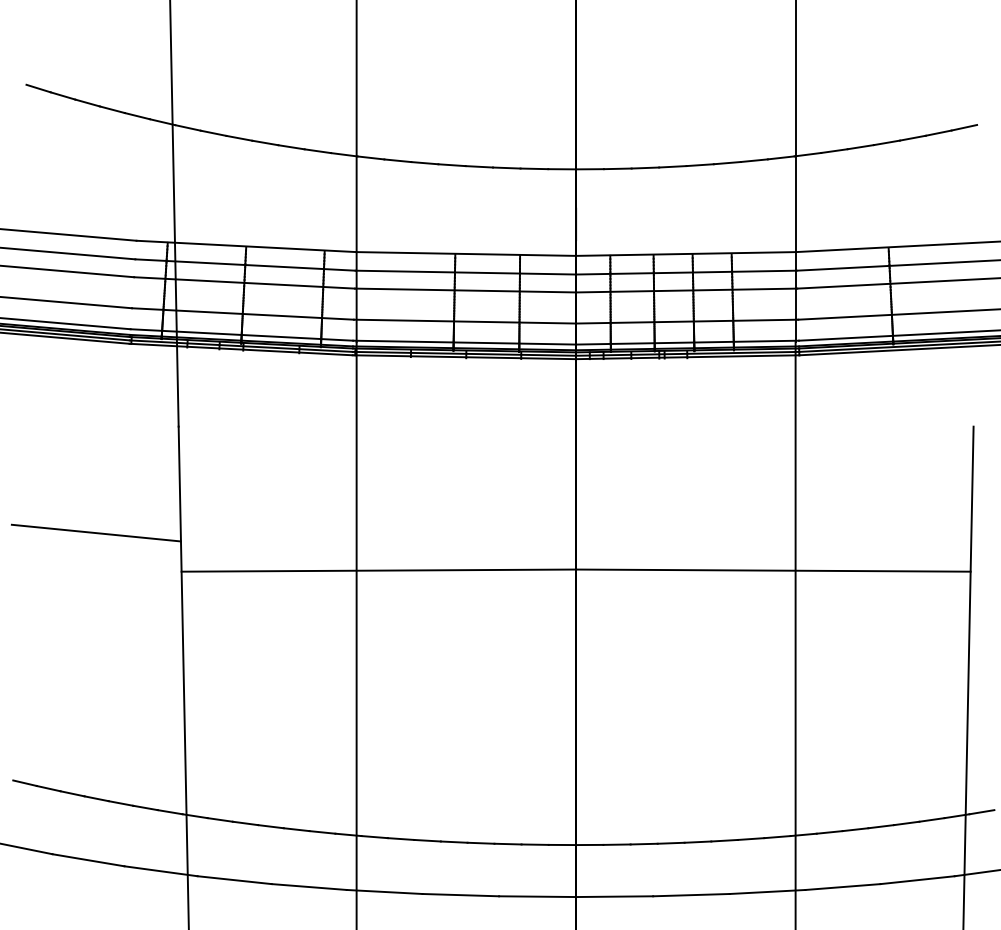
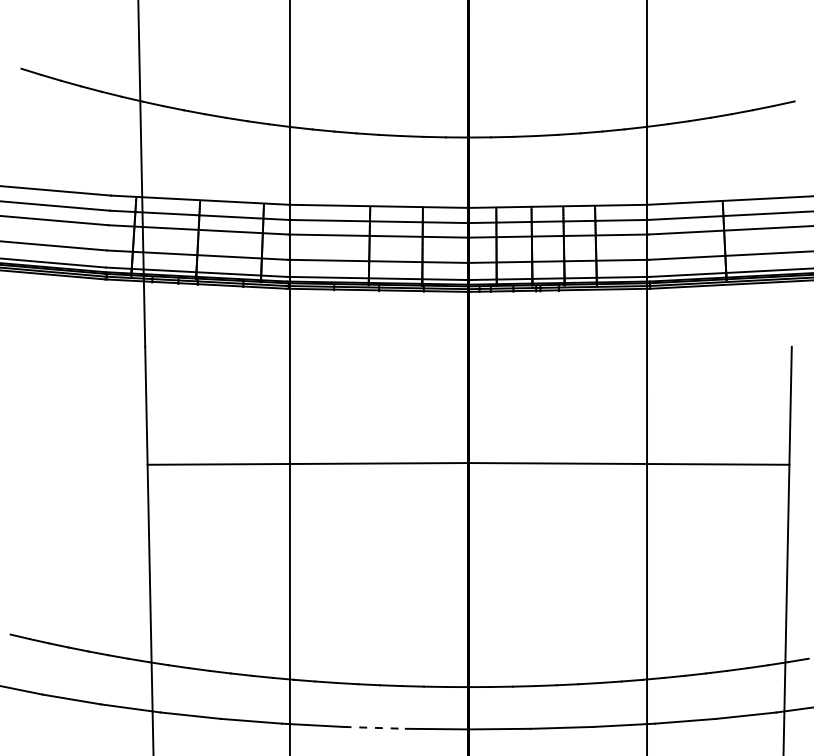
line: (95, 532) -> (77, 432), removed
line: (461, 895) -> (375, 728), solid -> dashed

